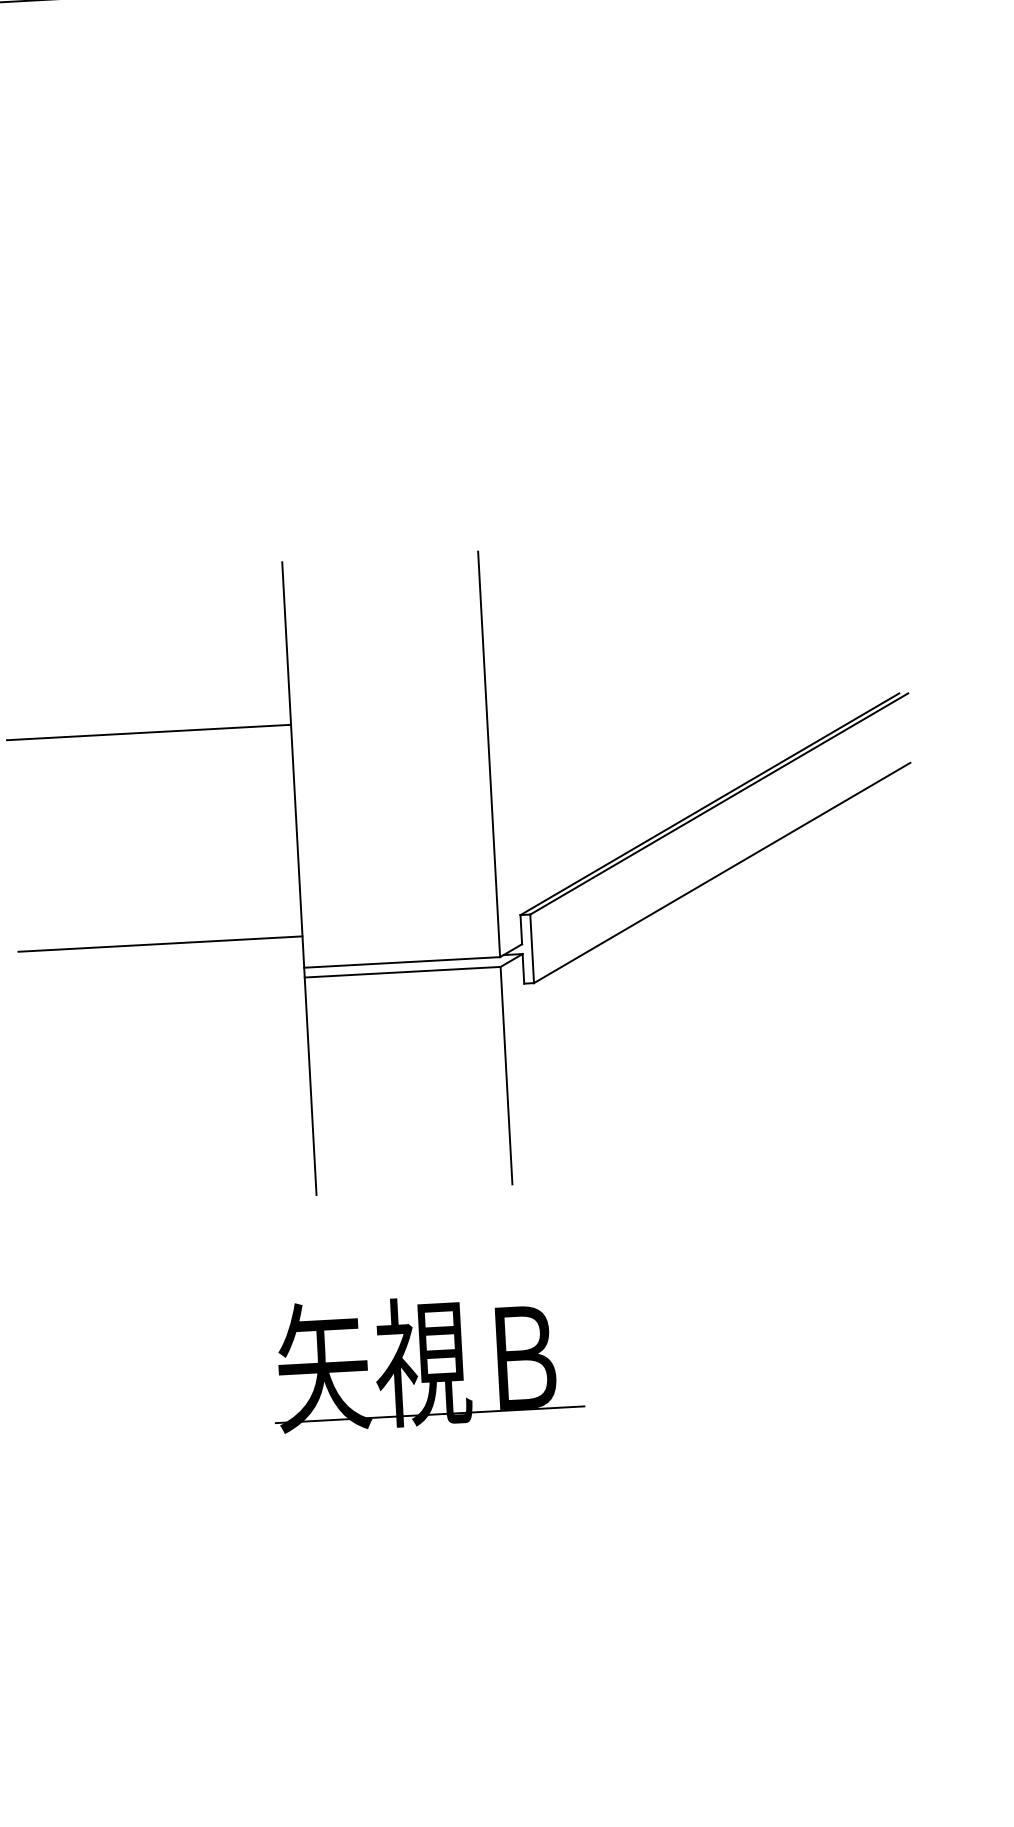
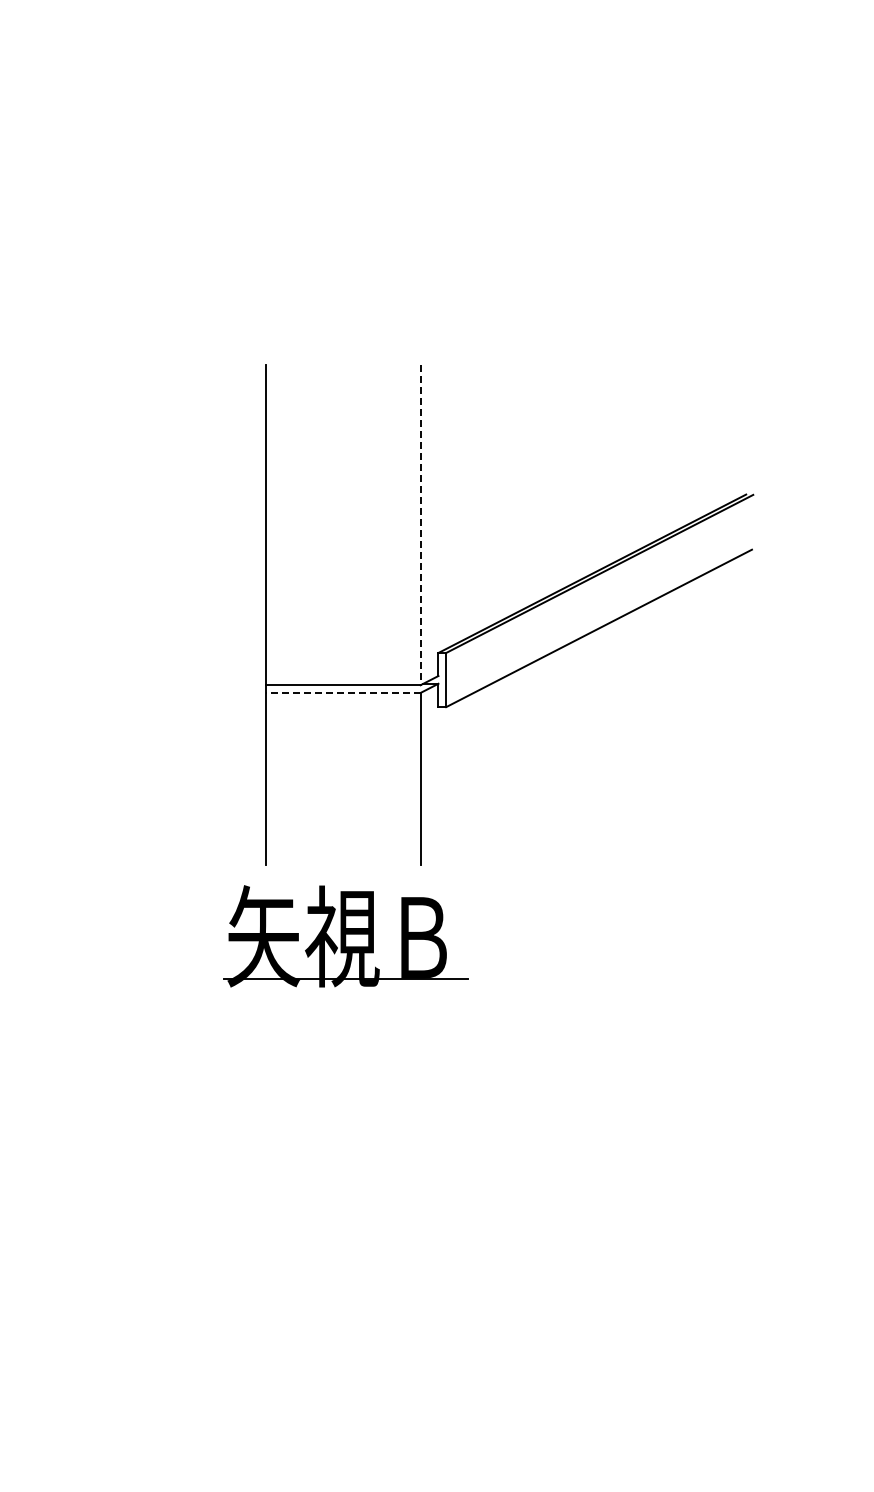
line: (148, 732) -> (153, 493), removed
line: (489, 754) -> (420, 525), solid -> dashed
line: (160, 944) -> (153, 660), removed
line: (401, 971) -> (342, 692), solid -> dashed
part: (426, 1361) -> (345, 936), moved

